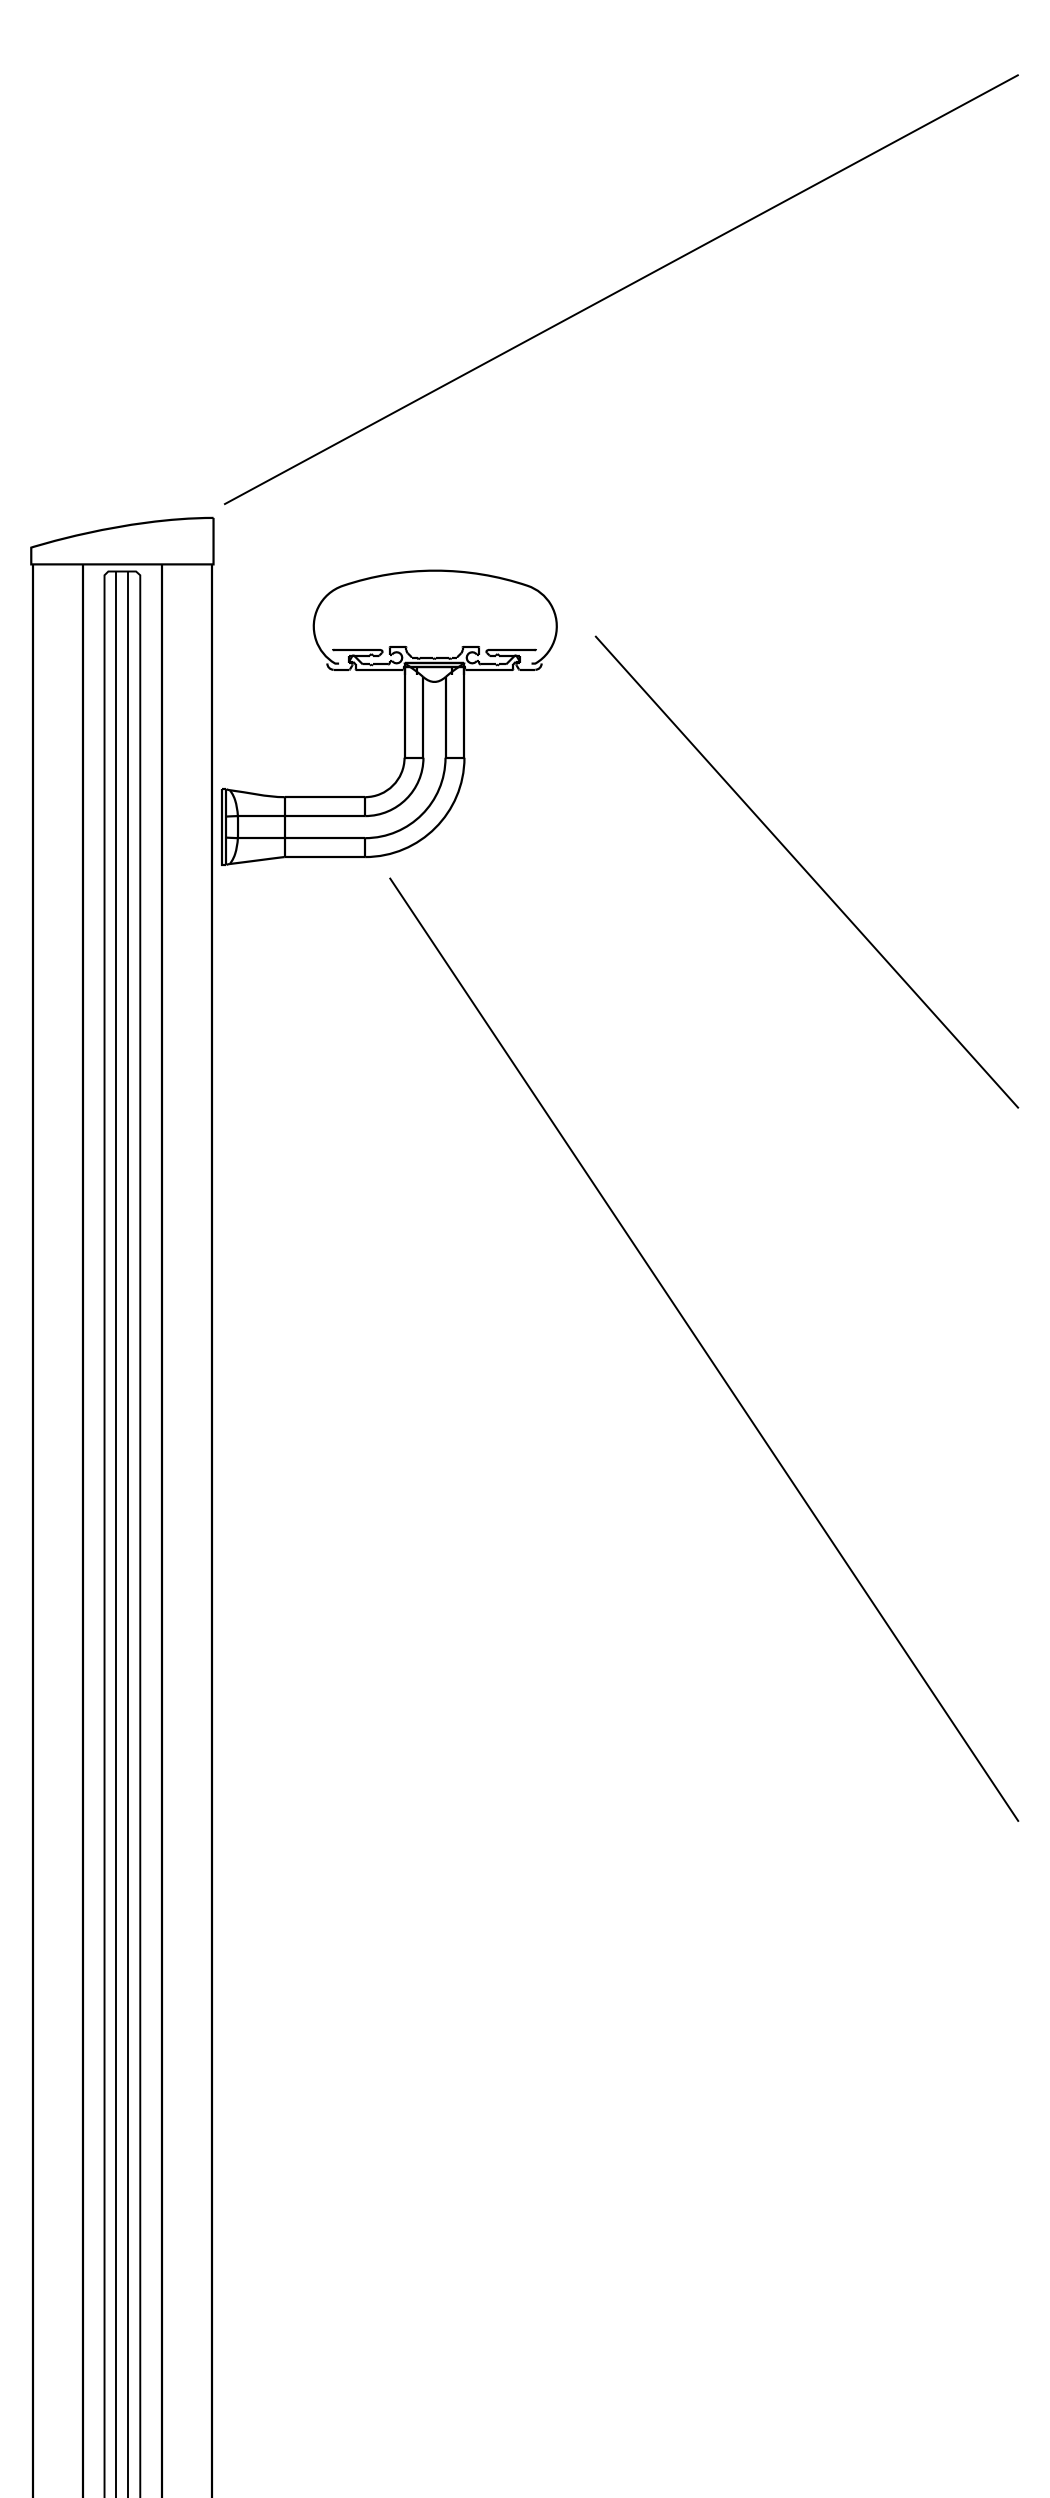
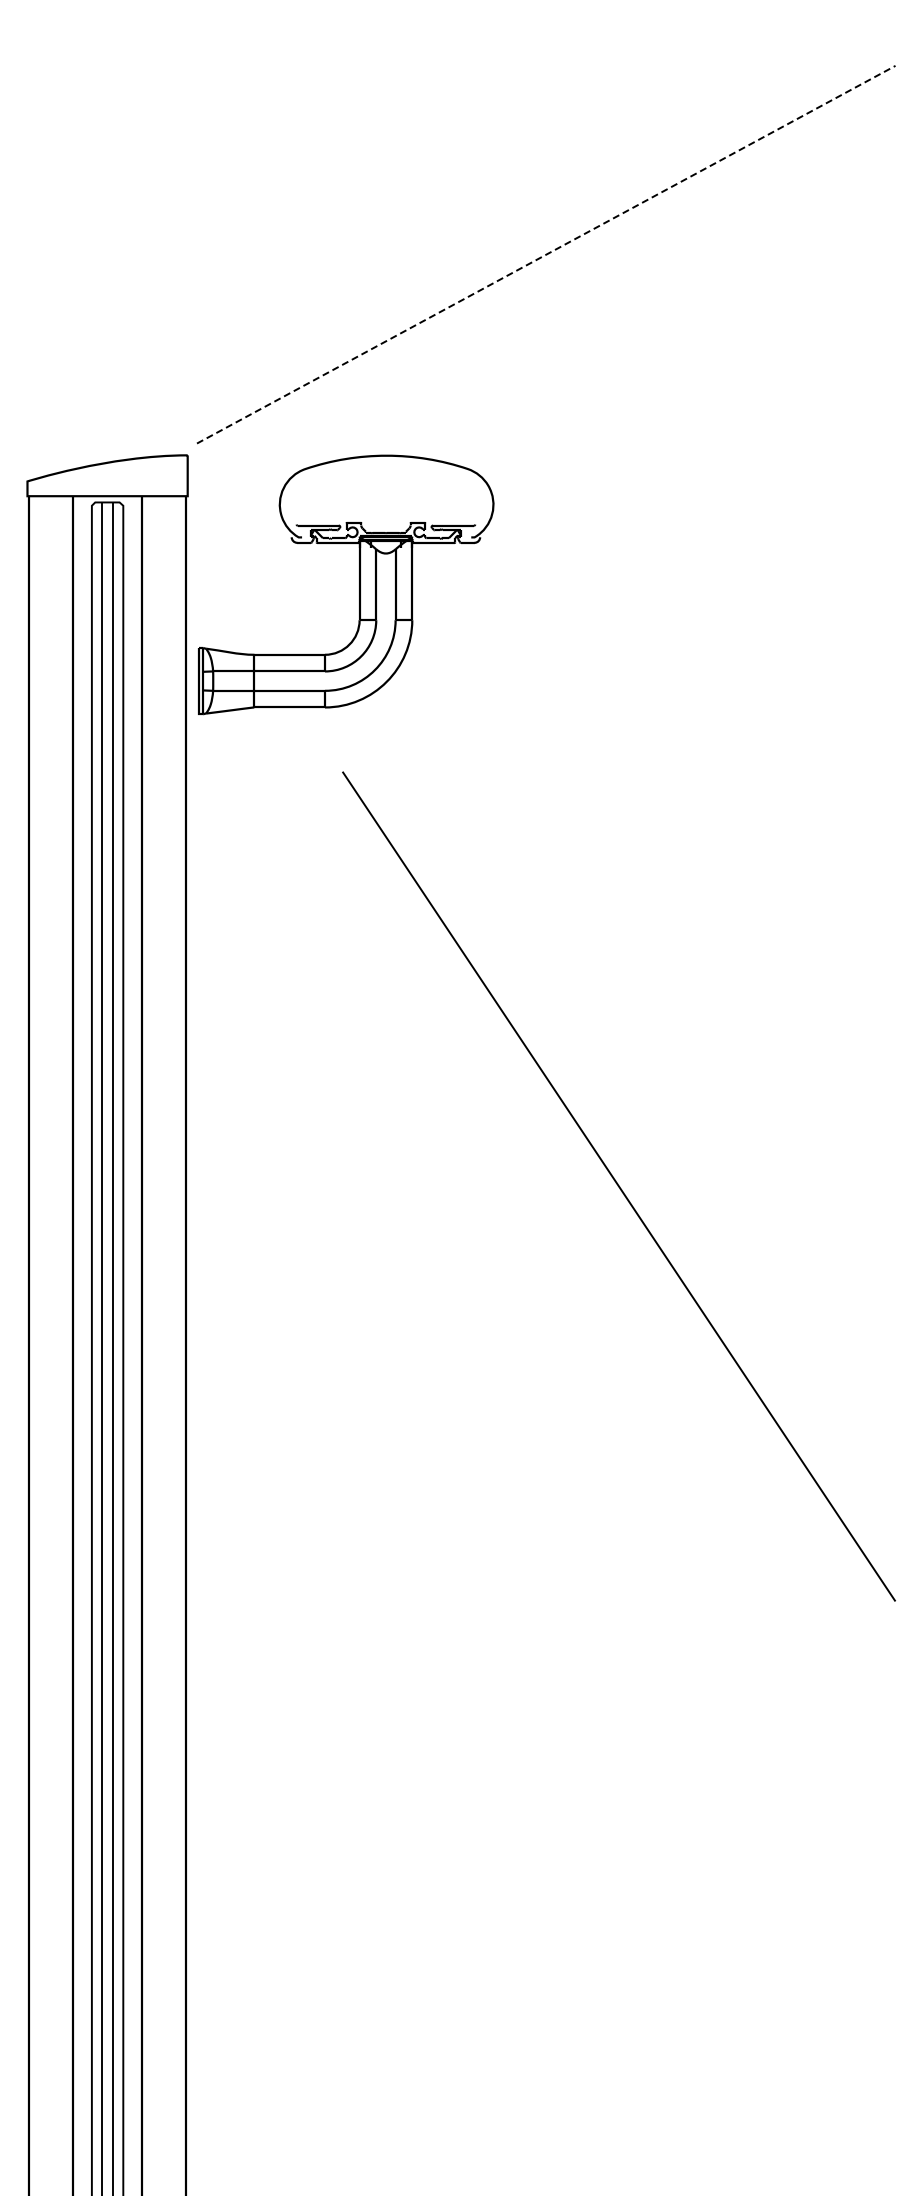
line: (621, 289) -> (546, 254), solid -> dashed
part: (404, 717) -> (359, 584), moved
line: (805, 871) -> (708, 766), removed

